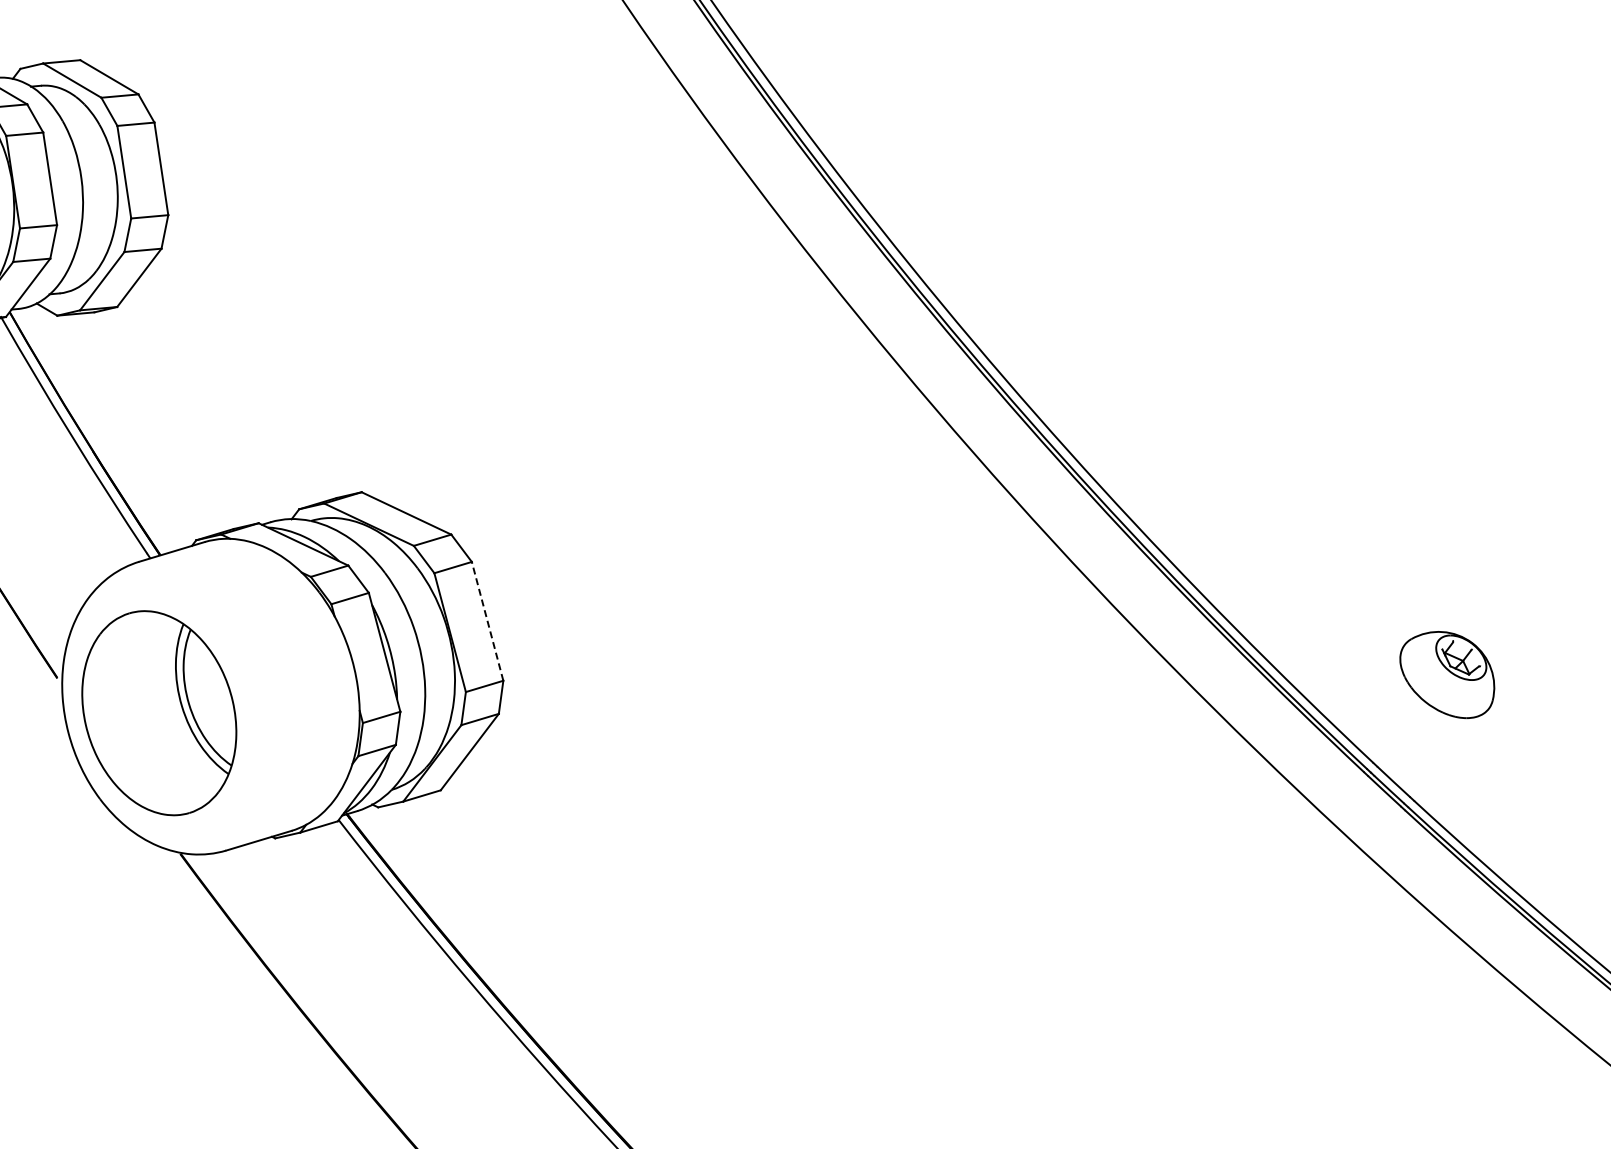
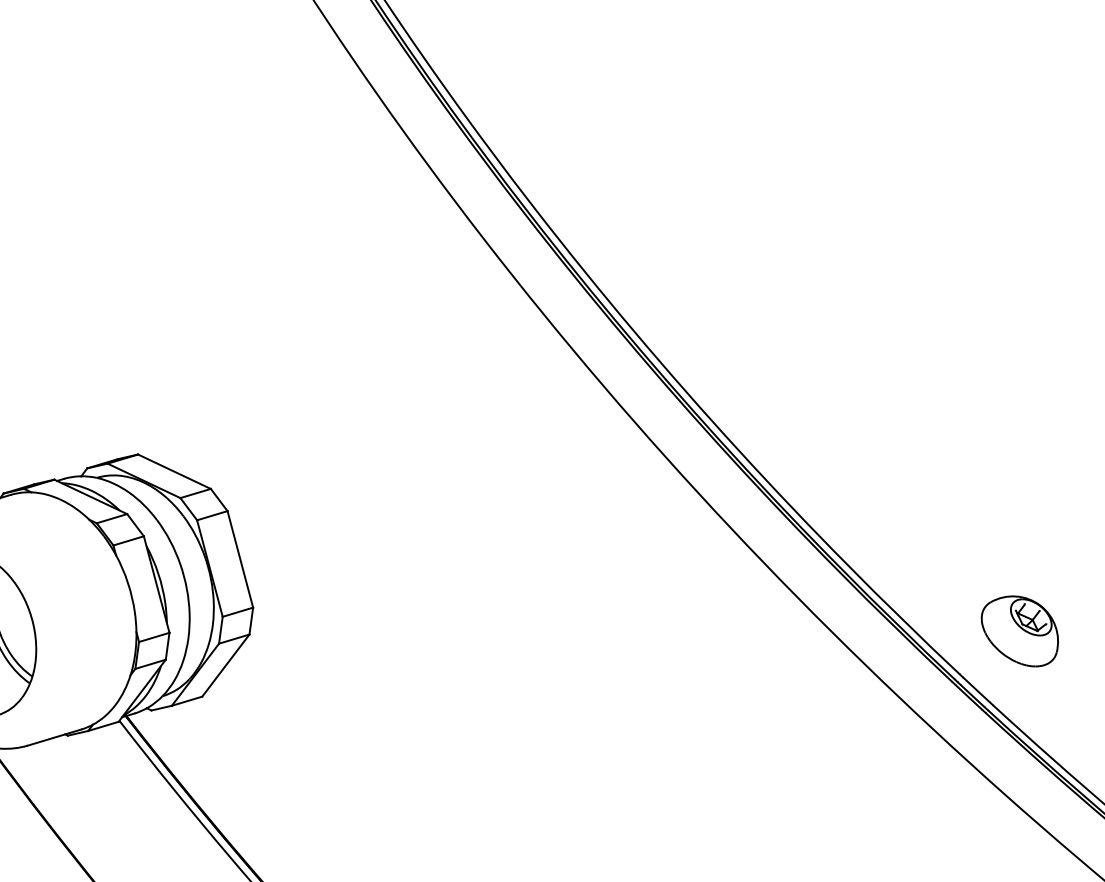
line: (487, 620) -> (240, 558), dashed -> solid
part: (1447, 675) -> (1020, 631), moved

